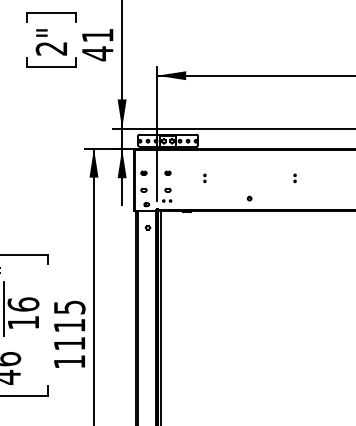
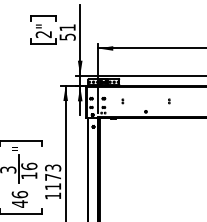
text: (97, 52) -> (67, 36), 41 -> 51
text: (70, 316) -> (53, 172), 1115 -> 1173

